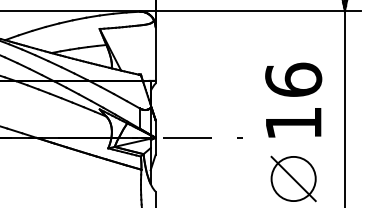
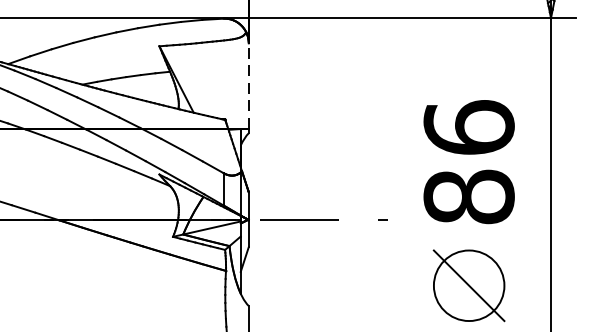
line: (155, 54) -> (248, 86), solid -> dashed
text: (293, 123) -> (468, 197), 16 -> 86

